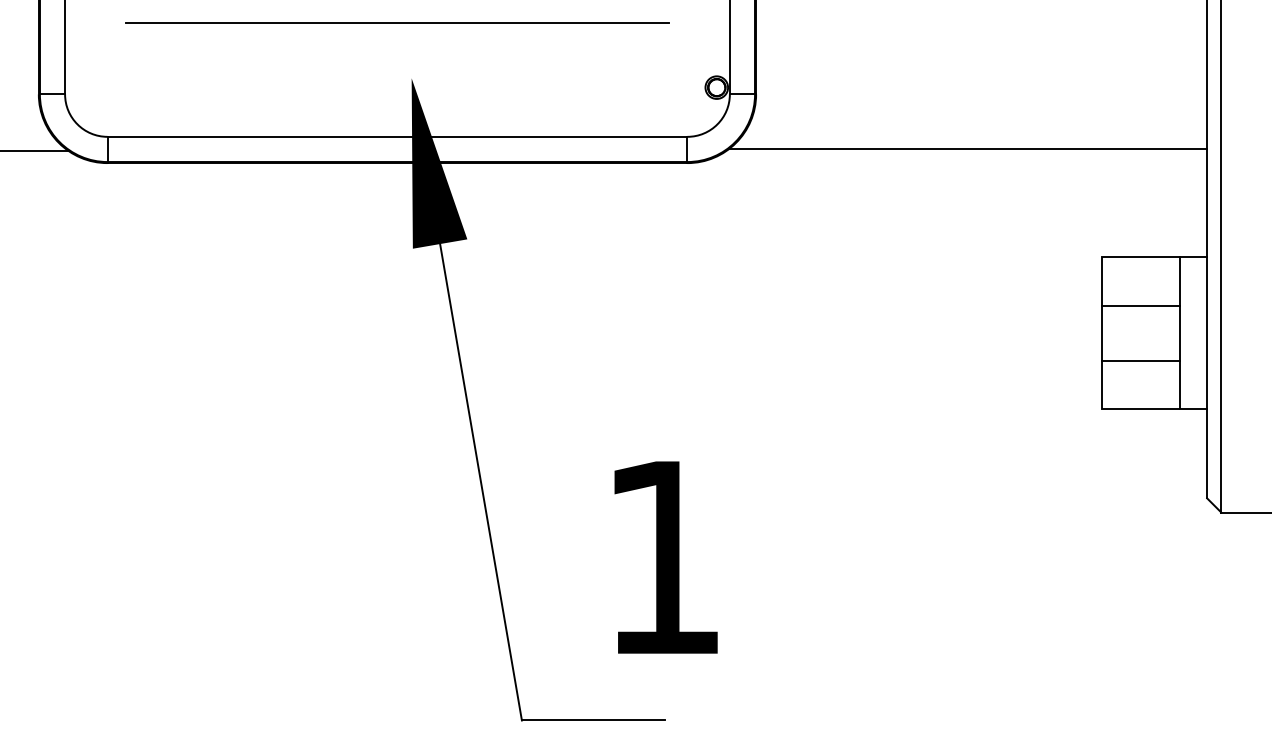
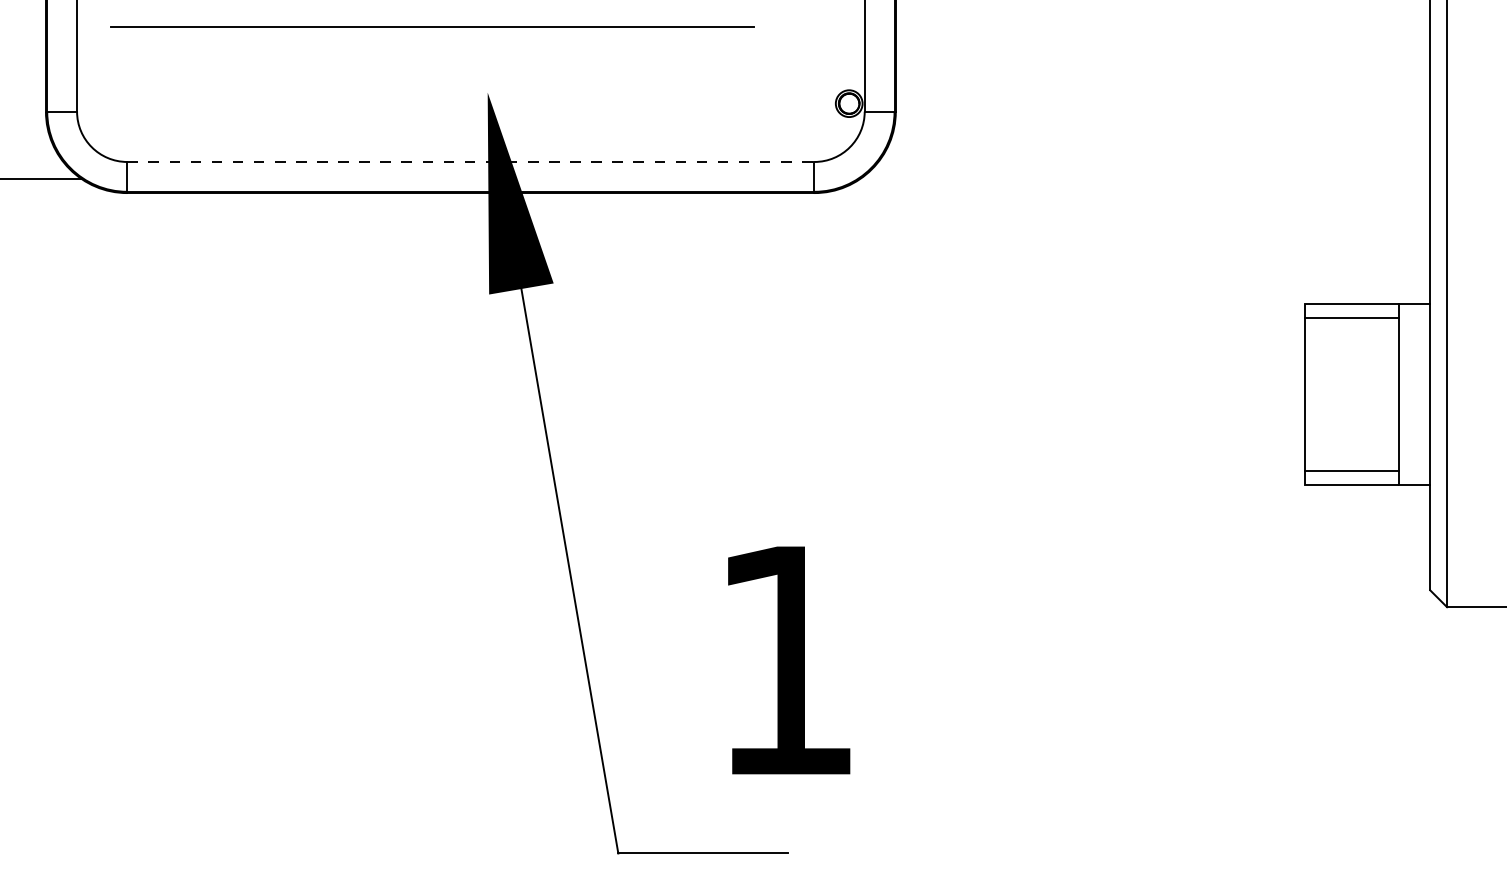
line: (397, 22) -> (432, 26), moved
line: (397, 136) -> (470, 161), solid -> dashed
line: (968, 149) -> (1147, 176), removed
line: (1140, 306) -> (1351, 317), moved
line: (1140, 360) -> (1351, 471), moved

